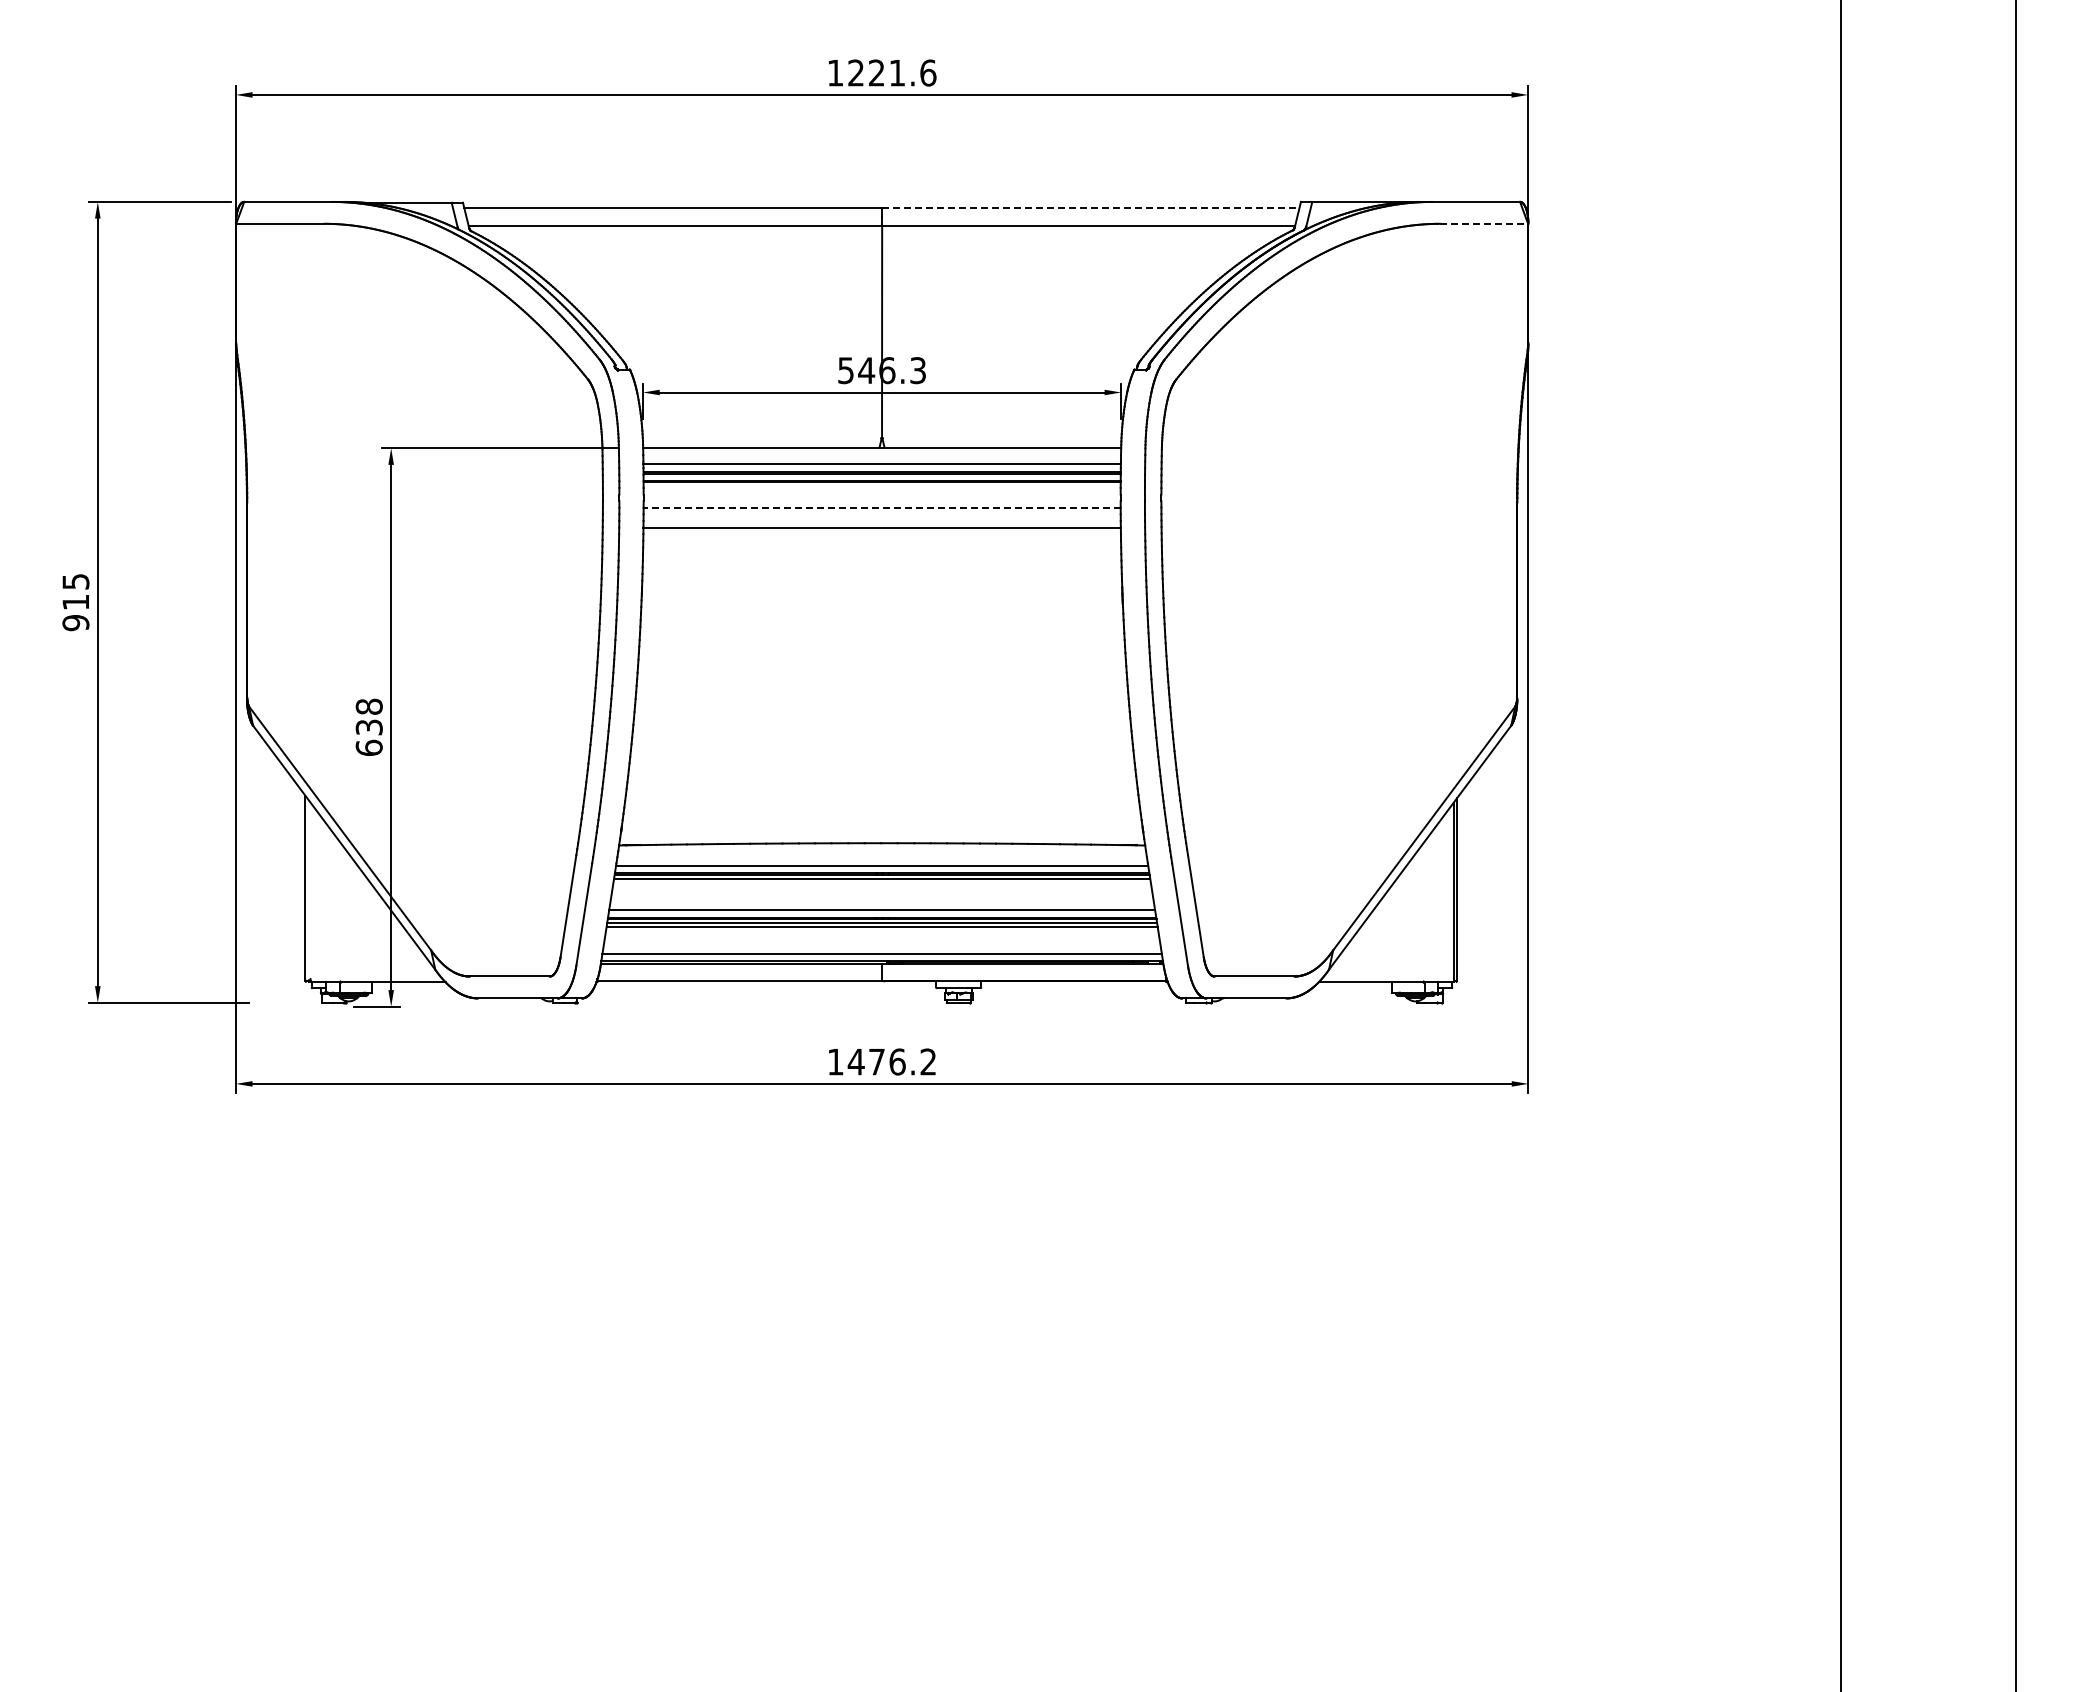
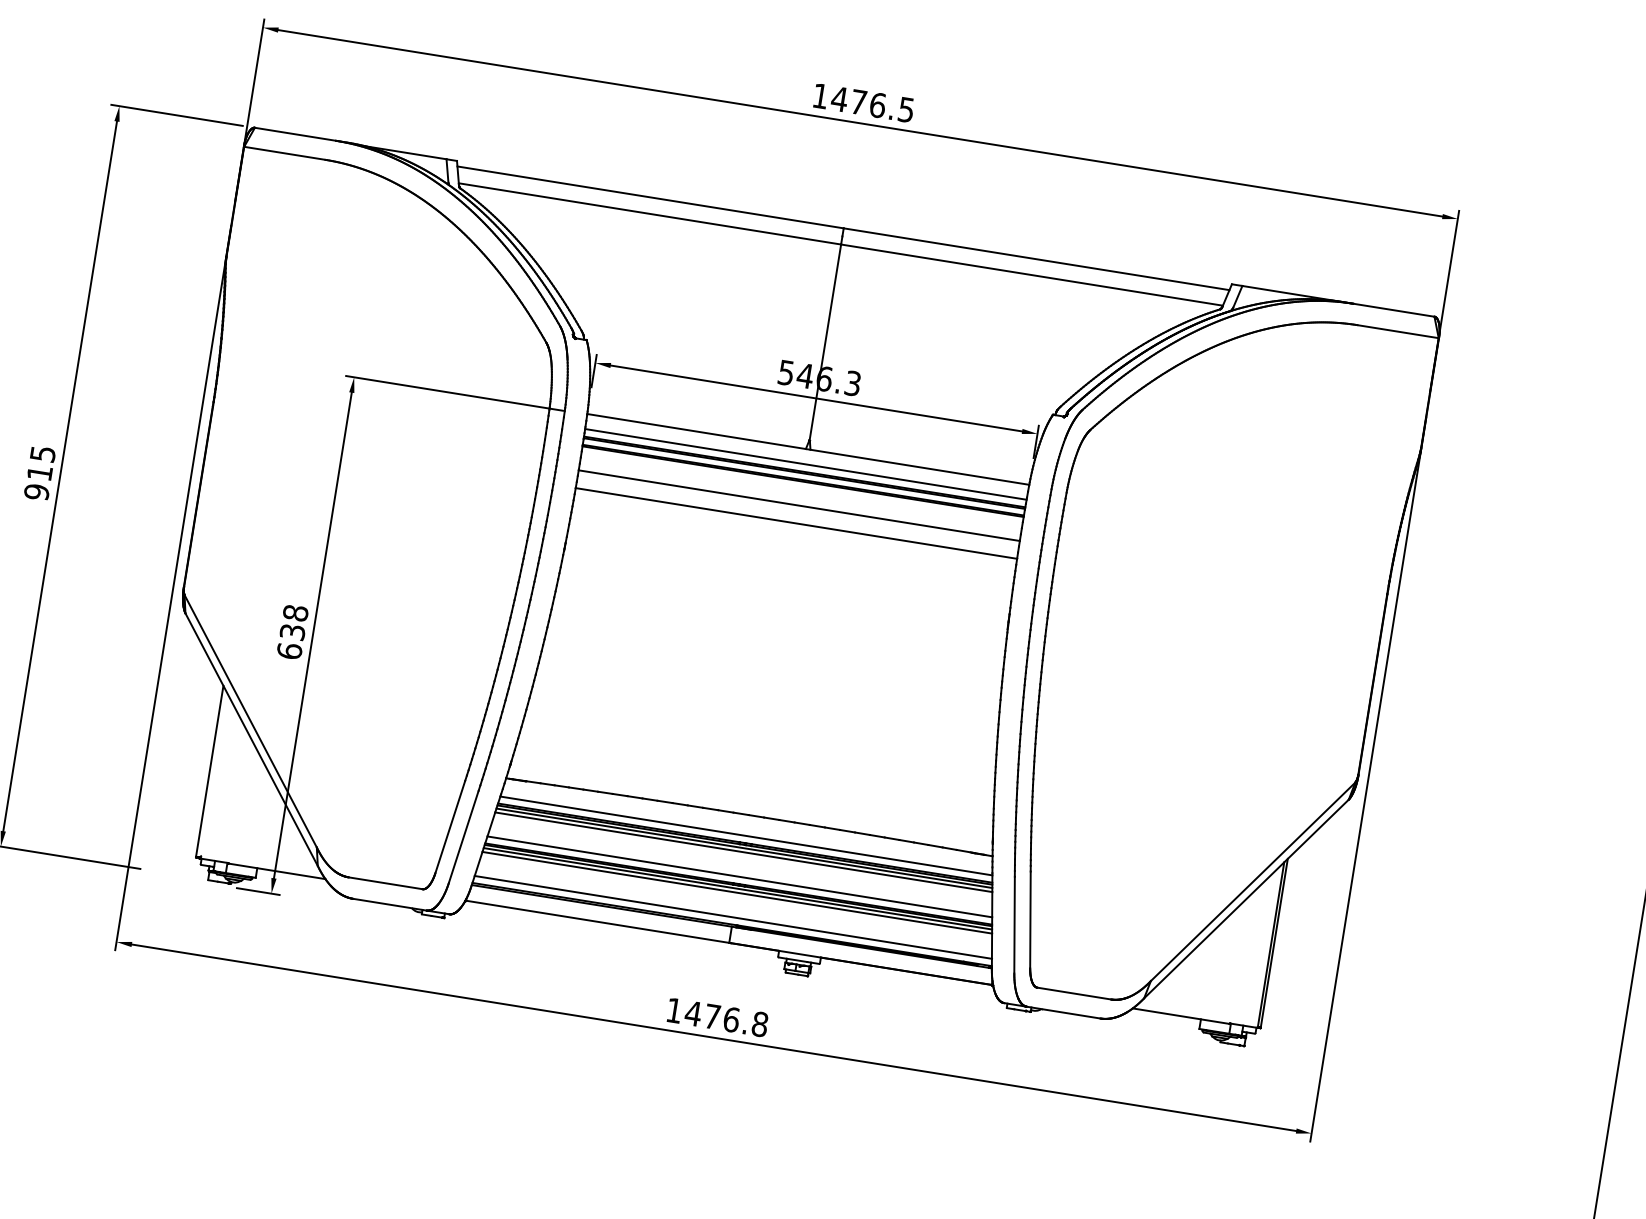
text: (891, 72) -> (872, 103), 1221.6 -> 1476.5
line: (1090, 208) -> (1036, 259), dashed -> solid
line: (1484, 223) -> (1398, 331), dashed -> solid
line: (882, 508) -> (799, 505), dashed -> solid
line: (882, 883) -> (744, 852), added
text: (928, 1061) -> (760, 1023), 1476.2 -> 1476.8

